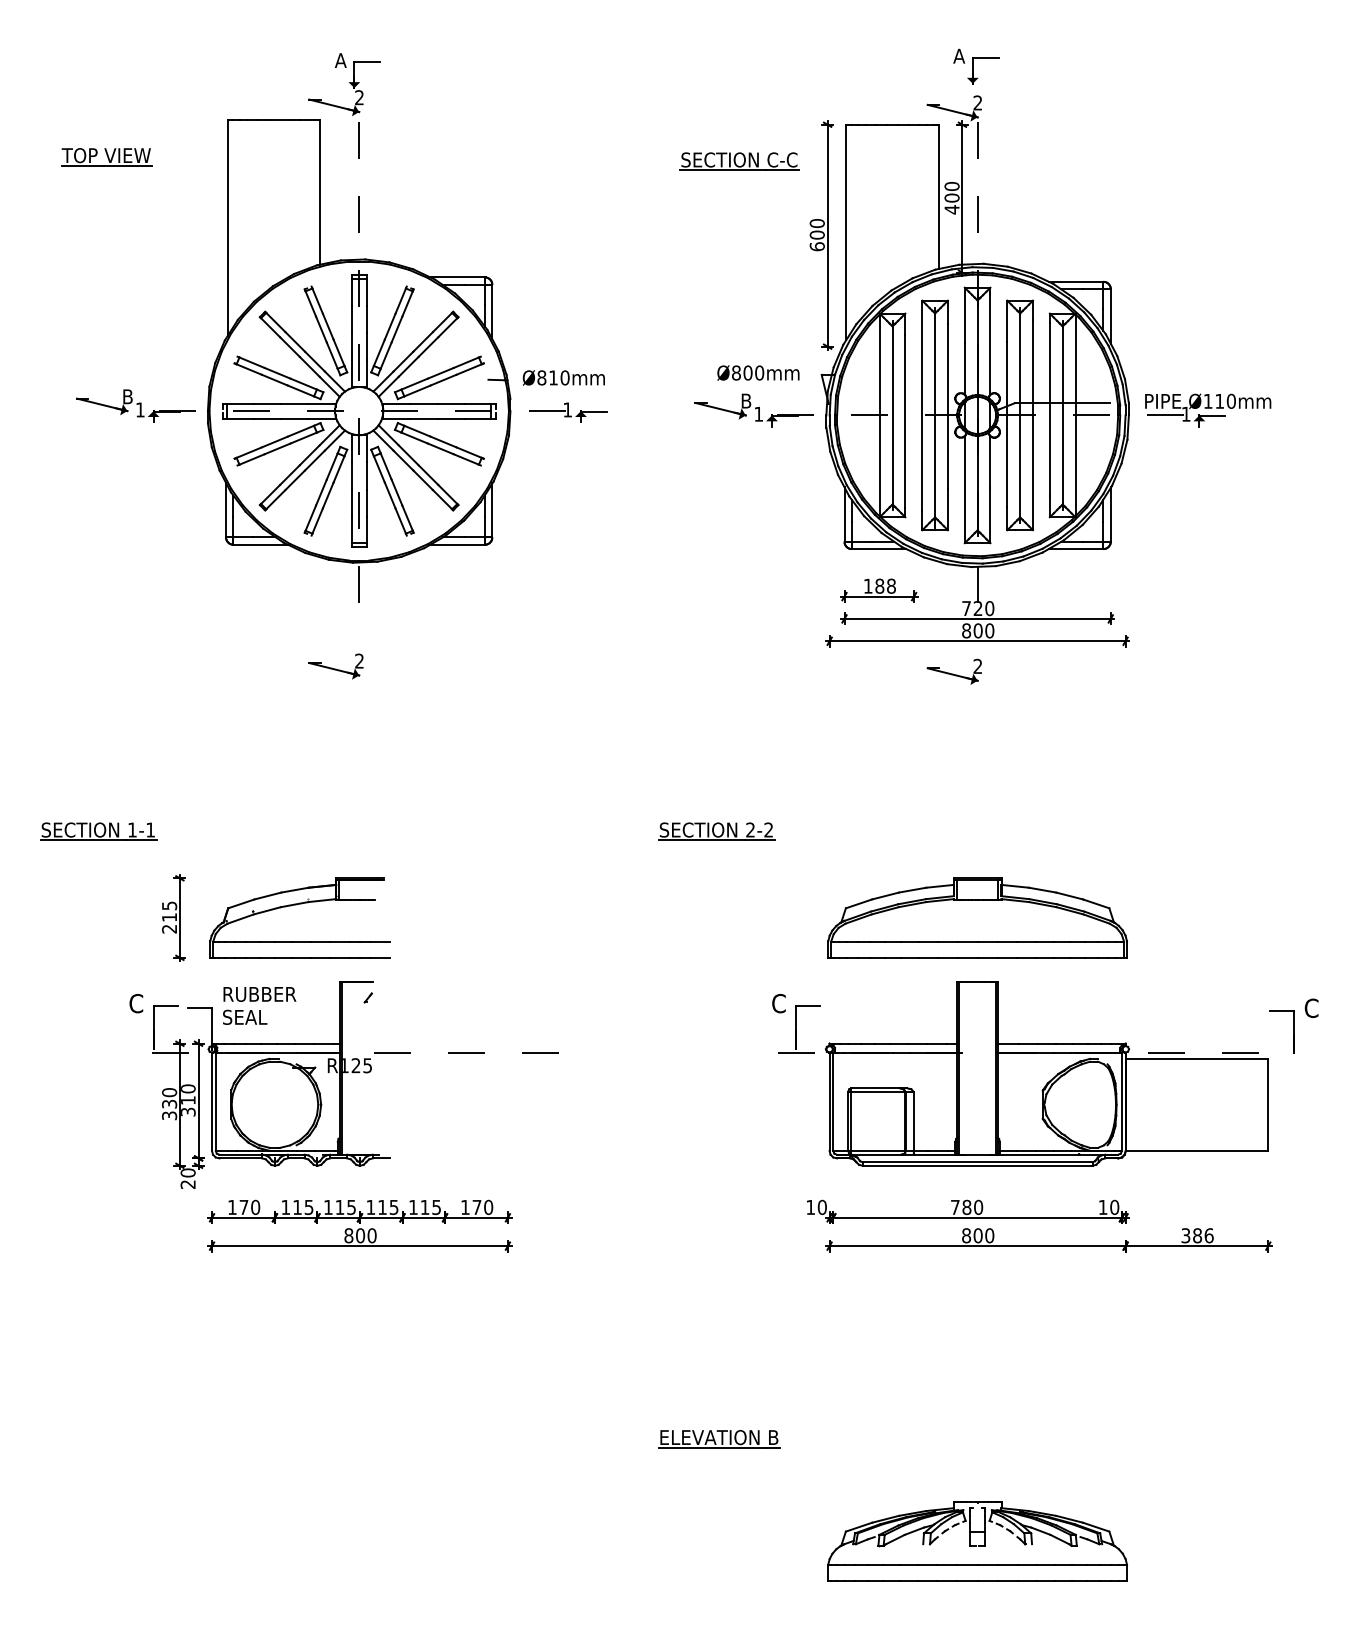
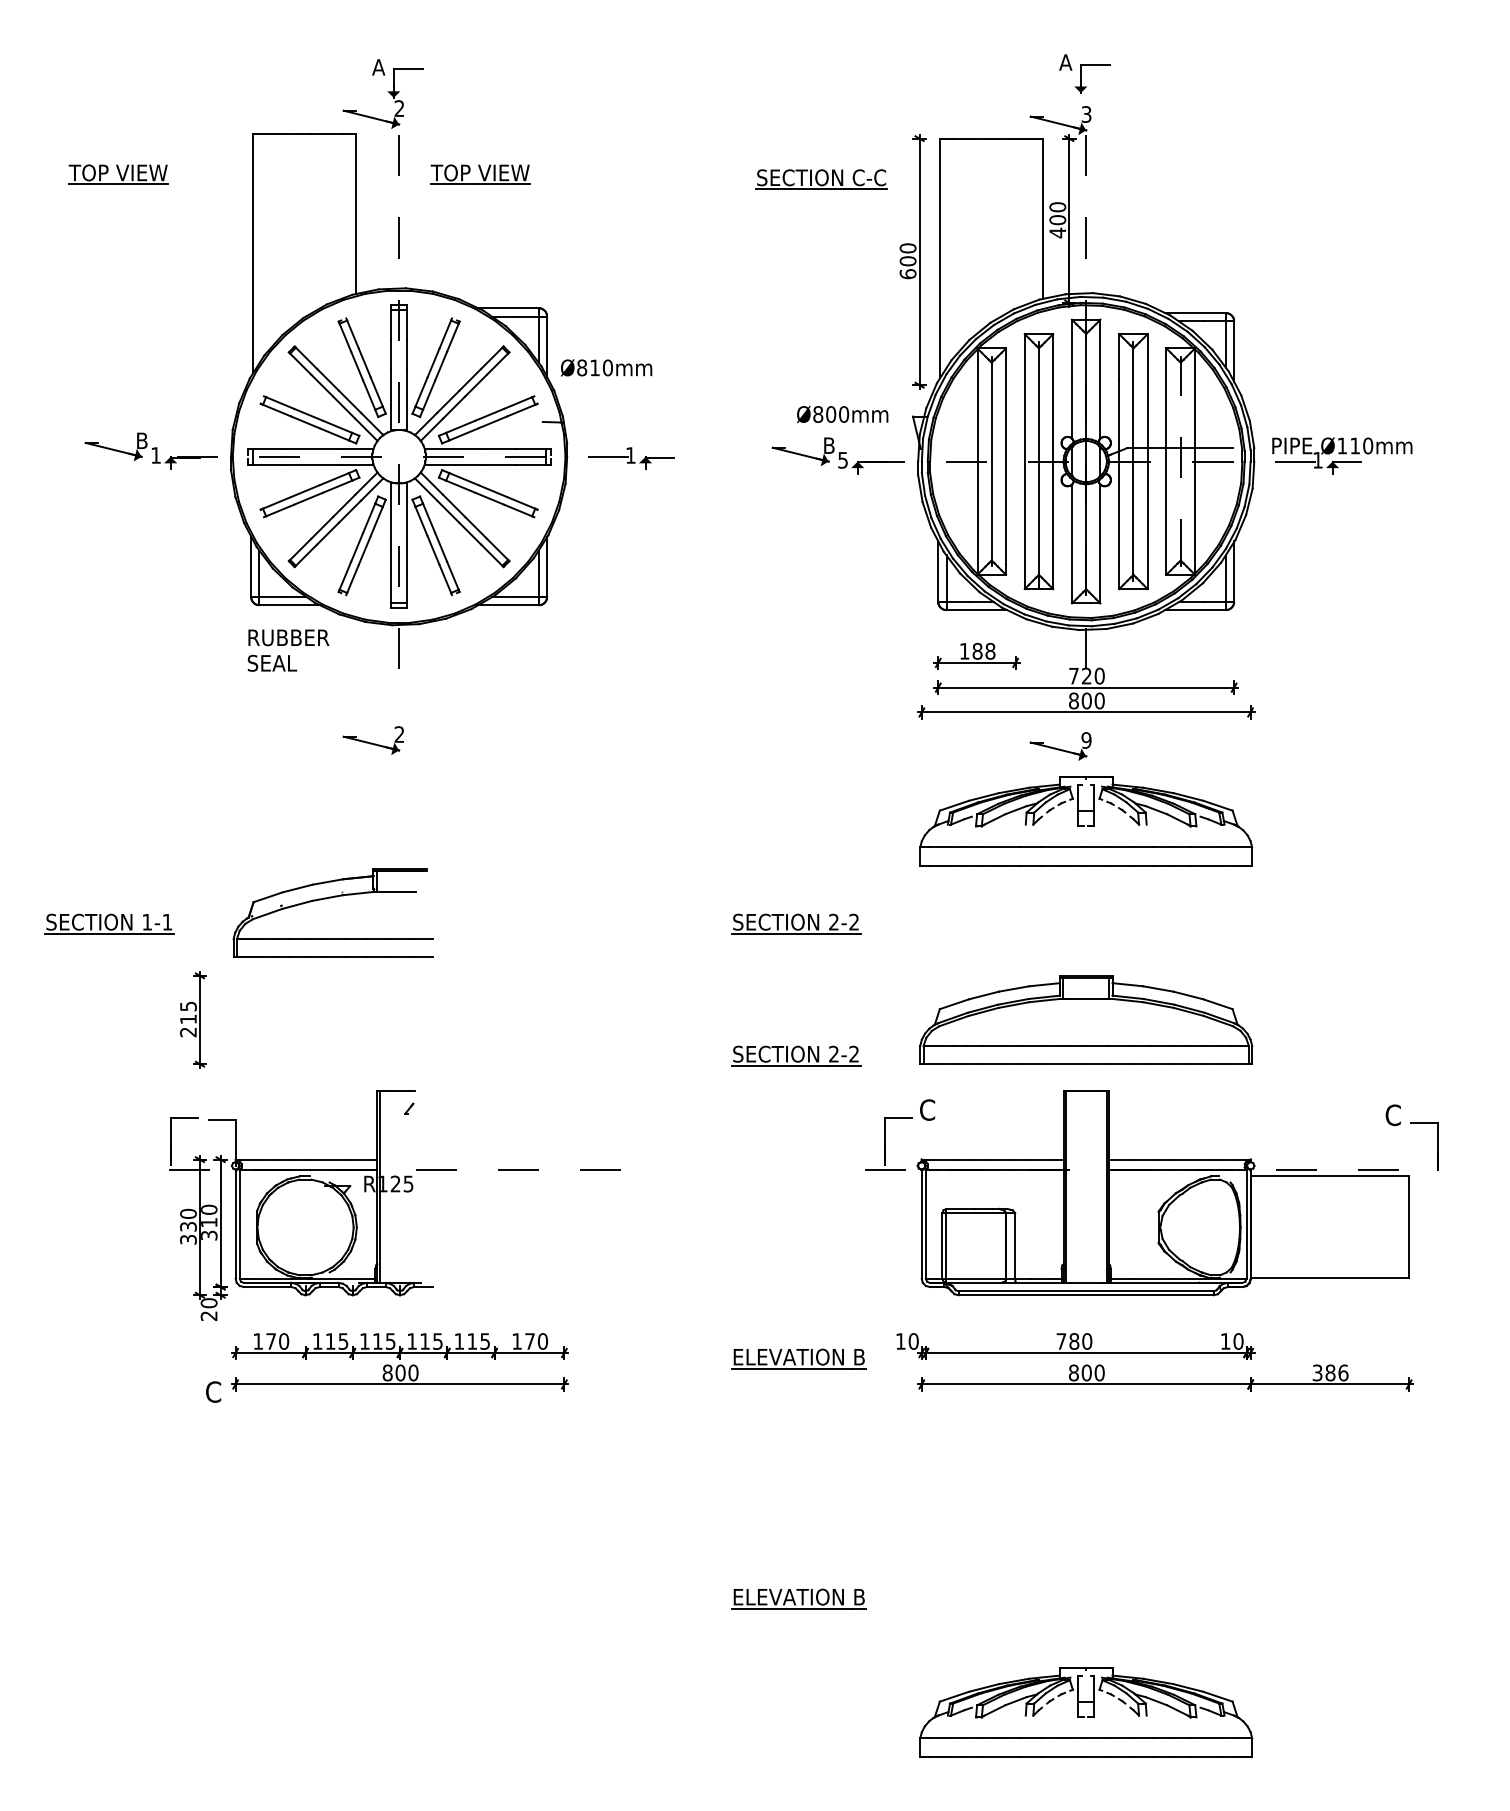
text: (977, 103) -> (1086, 114), 2 -> 3
part: (432, 157) -> (480, 174), added
text: (563, 377) -> (606, 367), moved
text: (758, 414) -> (842, 460), 1 -> 5
line: (1062, 415) -> (1180, 461), solid -> dashed
text: (977, 666) -> (1086, 740), 2 -> 9
part: (977, 739) -> (1086, 821), added
part: (298, 905) -> (331, 898), moved
part: (716, 950) -> (796, 1055), added
text: (136, 1003) -> (213, 1391), moved
text: (778, 1003) -> (927, 1109), moved
text: (259, 1005) -> (288, 650), moved
text: (1310, 1008) -> (1392, 1115), moved
part: (718, 1222) -> (798, 1358), added

